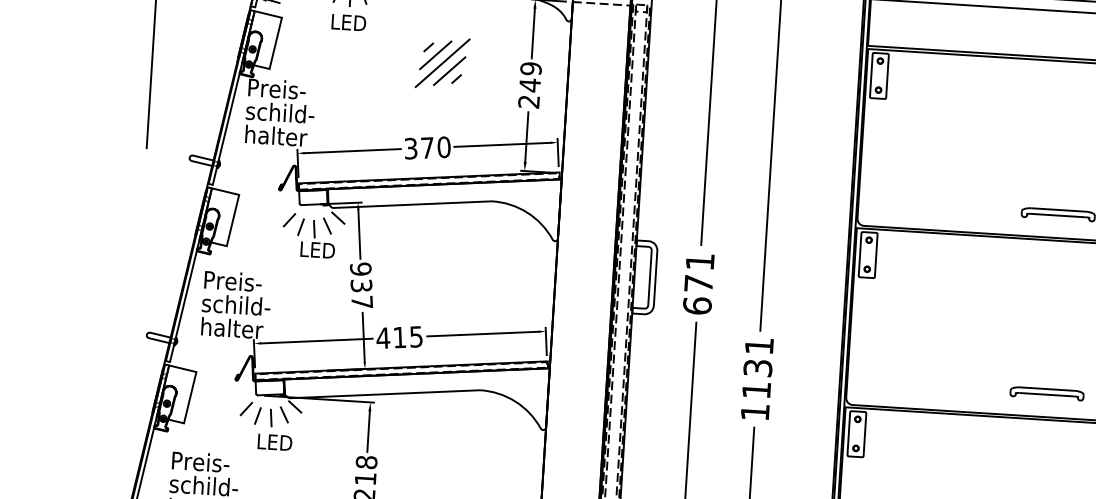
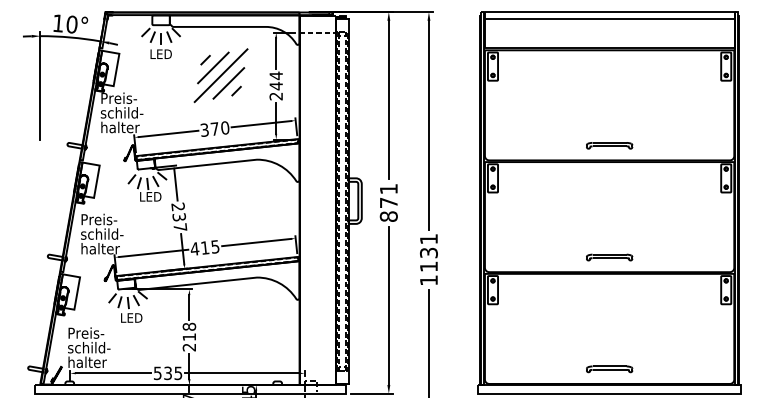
part: (441, 62) -> (220, 75), size x1.67
text: (529, 68) -> (275, 75), 249 -> 244
text: (359, 268) -> (177, 206), 937 -> 237
text: (696, 305) -> (388, 216), 671 -> 871

